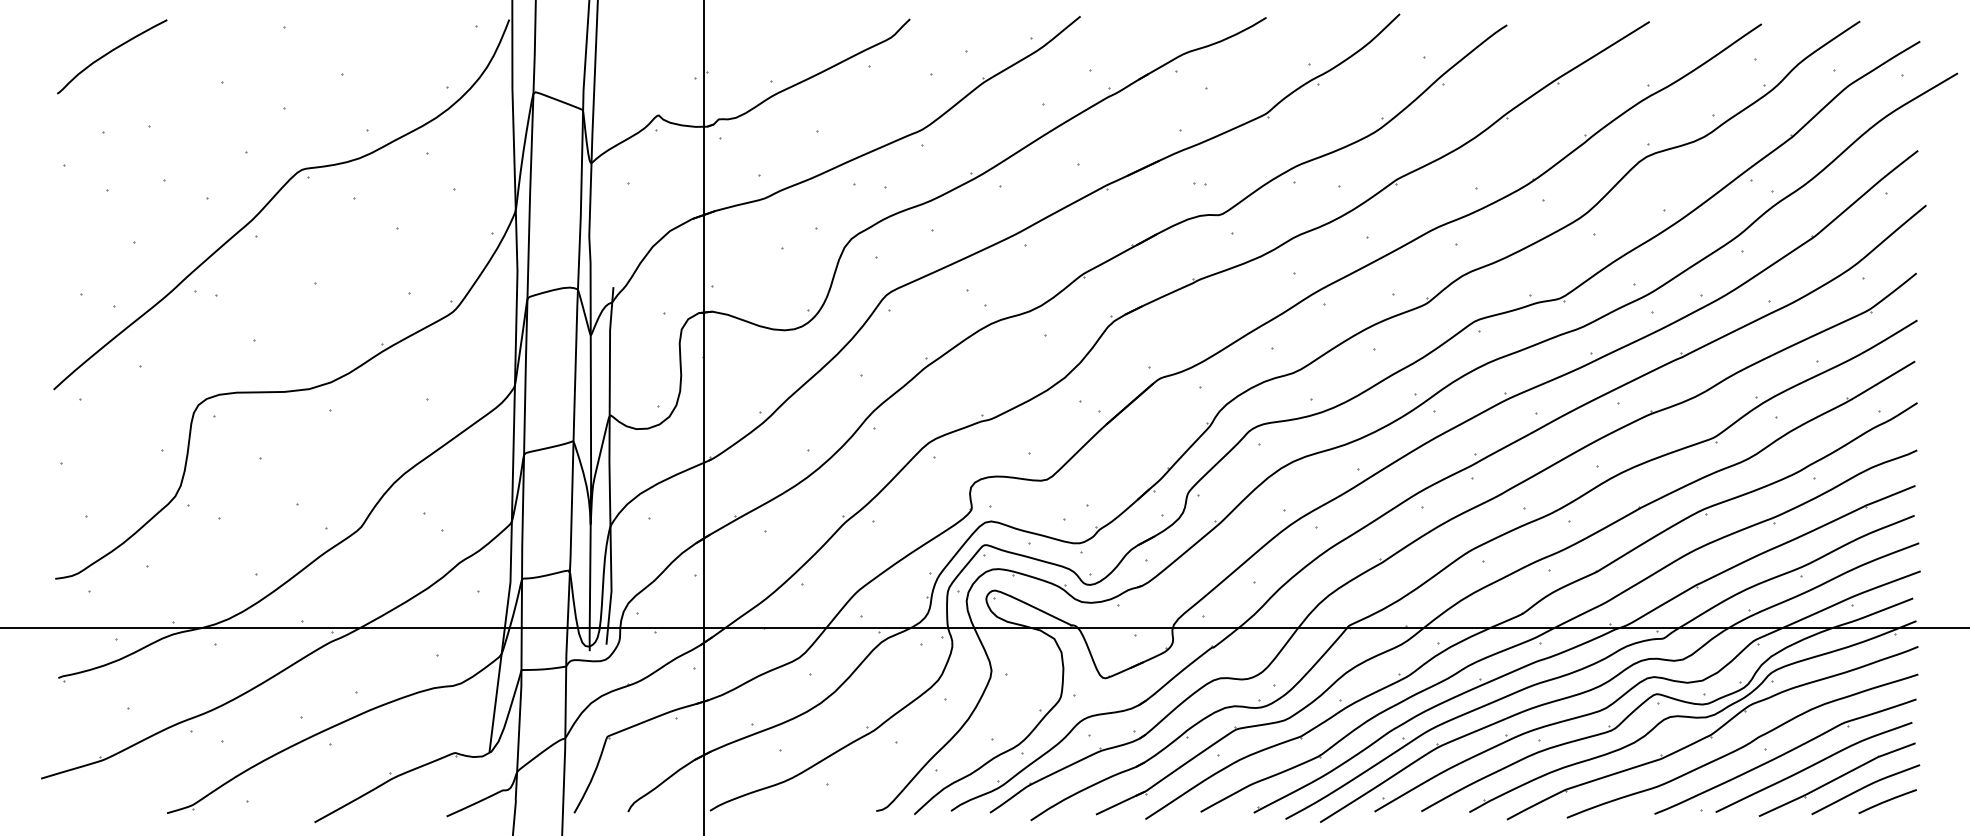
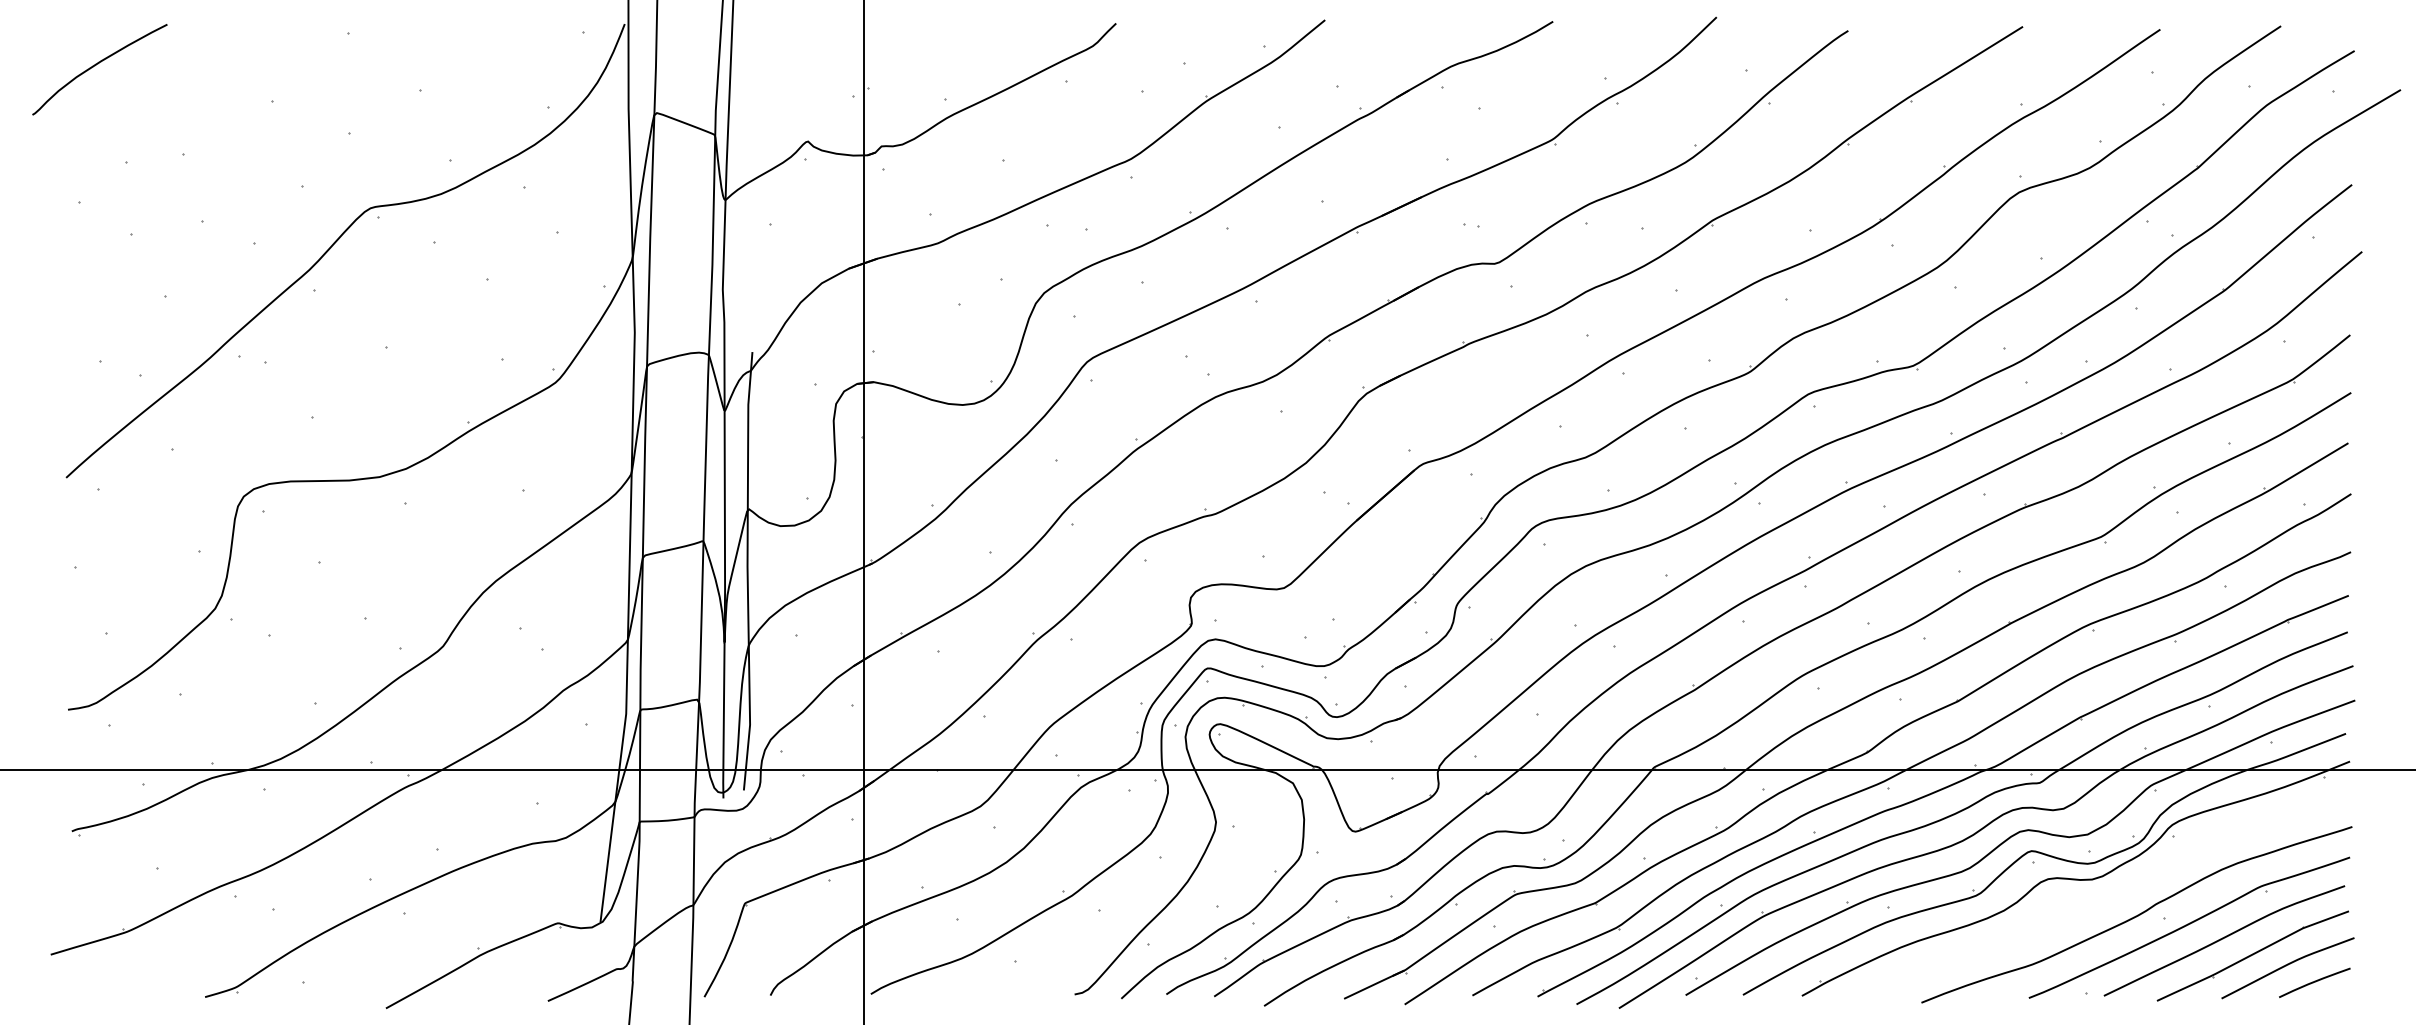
curve: (109, 53) -> (96, 65), moved
part: (1712, 732) -> (2099, 898), removed

